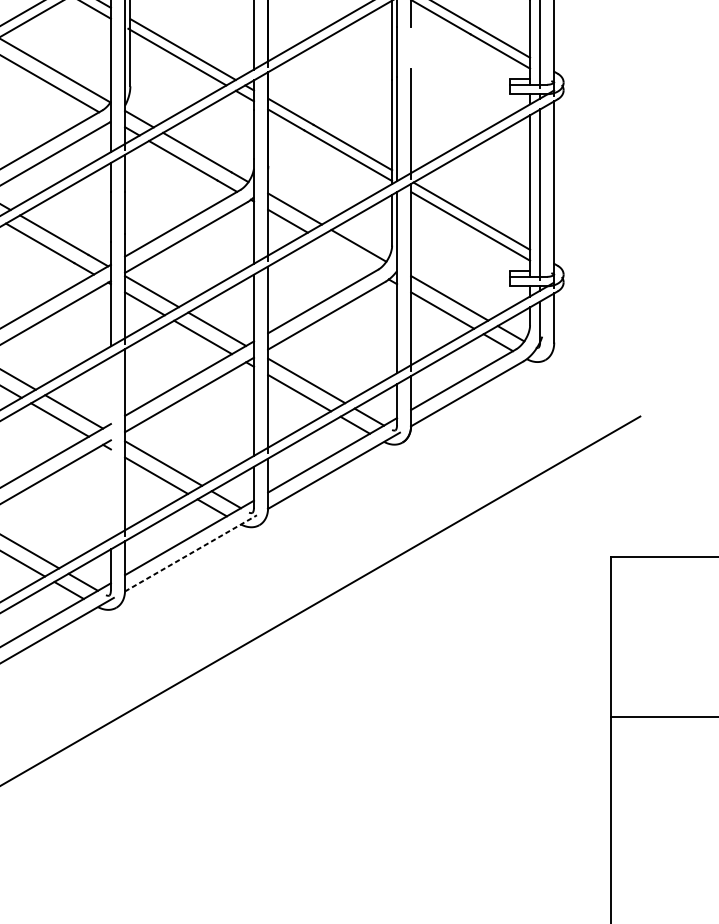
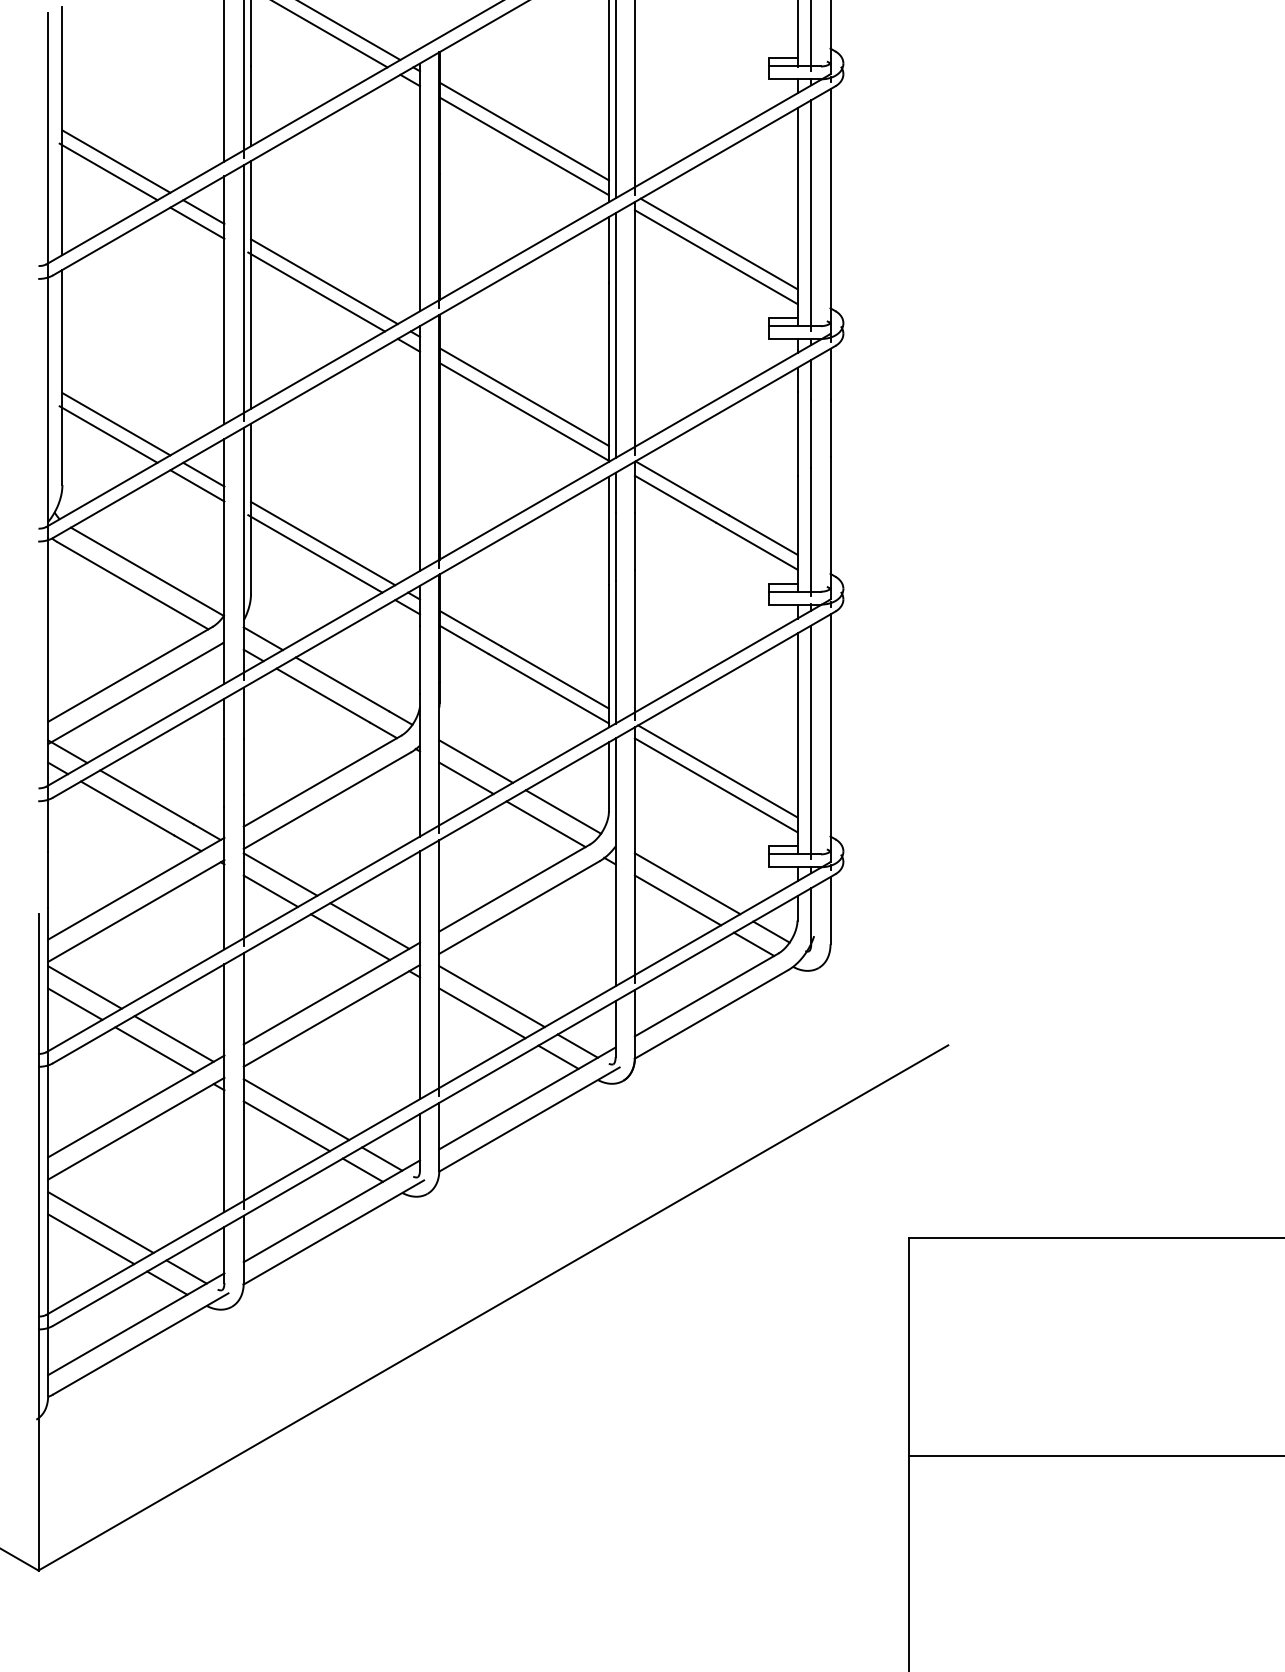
line: (410, 48) -> (634, 541), added
line: (345, 255) -> (545, 824), added
line: (110, 448) -> (224, 1088), added
line: (191, 553) -> (334, 1232), dashed -> solid

